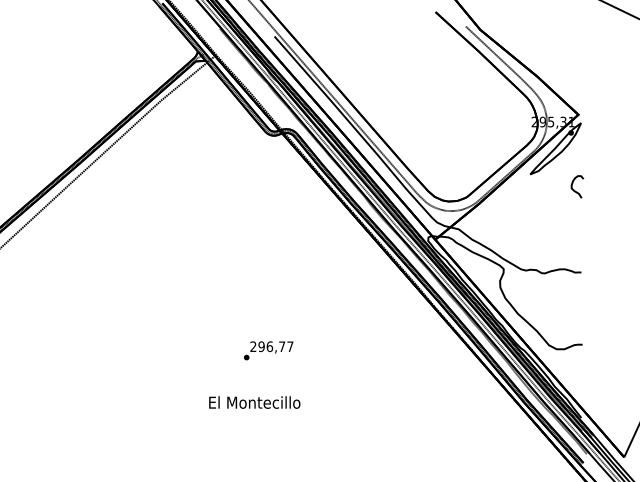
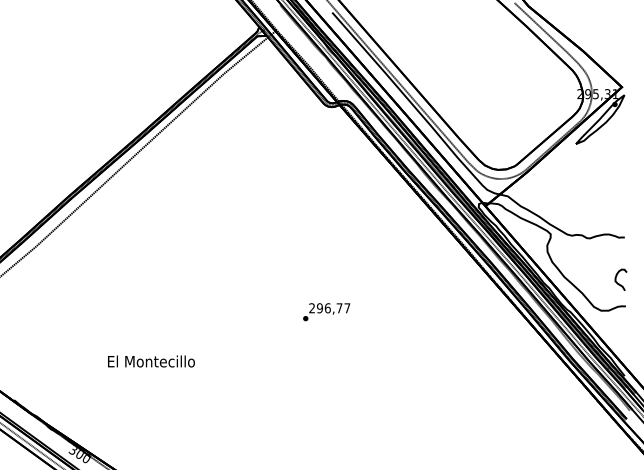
curve: (573, 188) -> (617, 281), moved
text: (254, 402) -> (151, 361), moved

